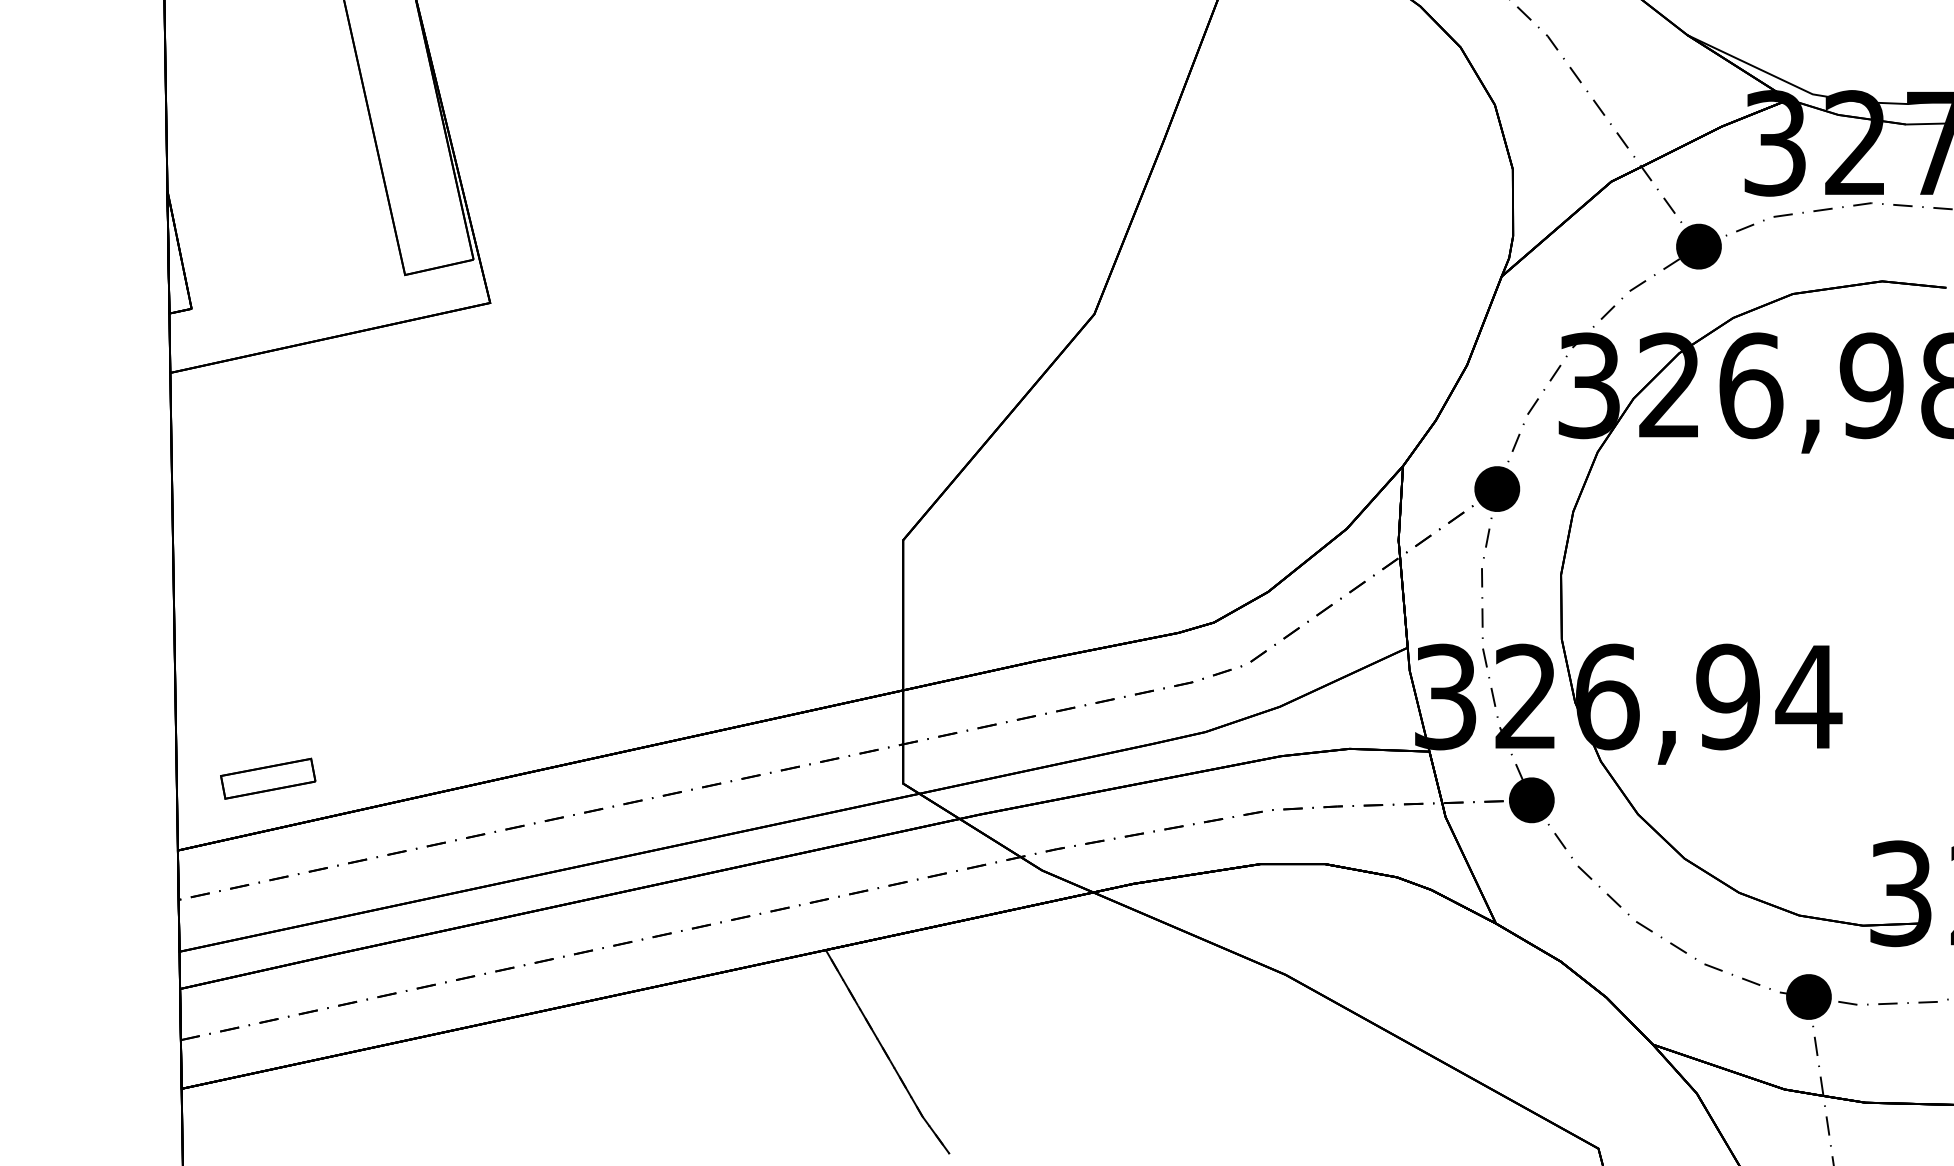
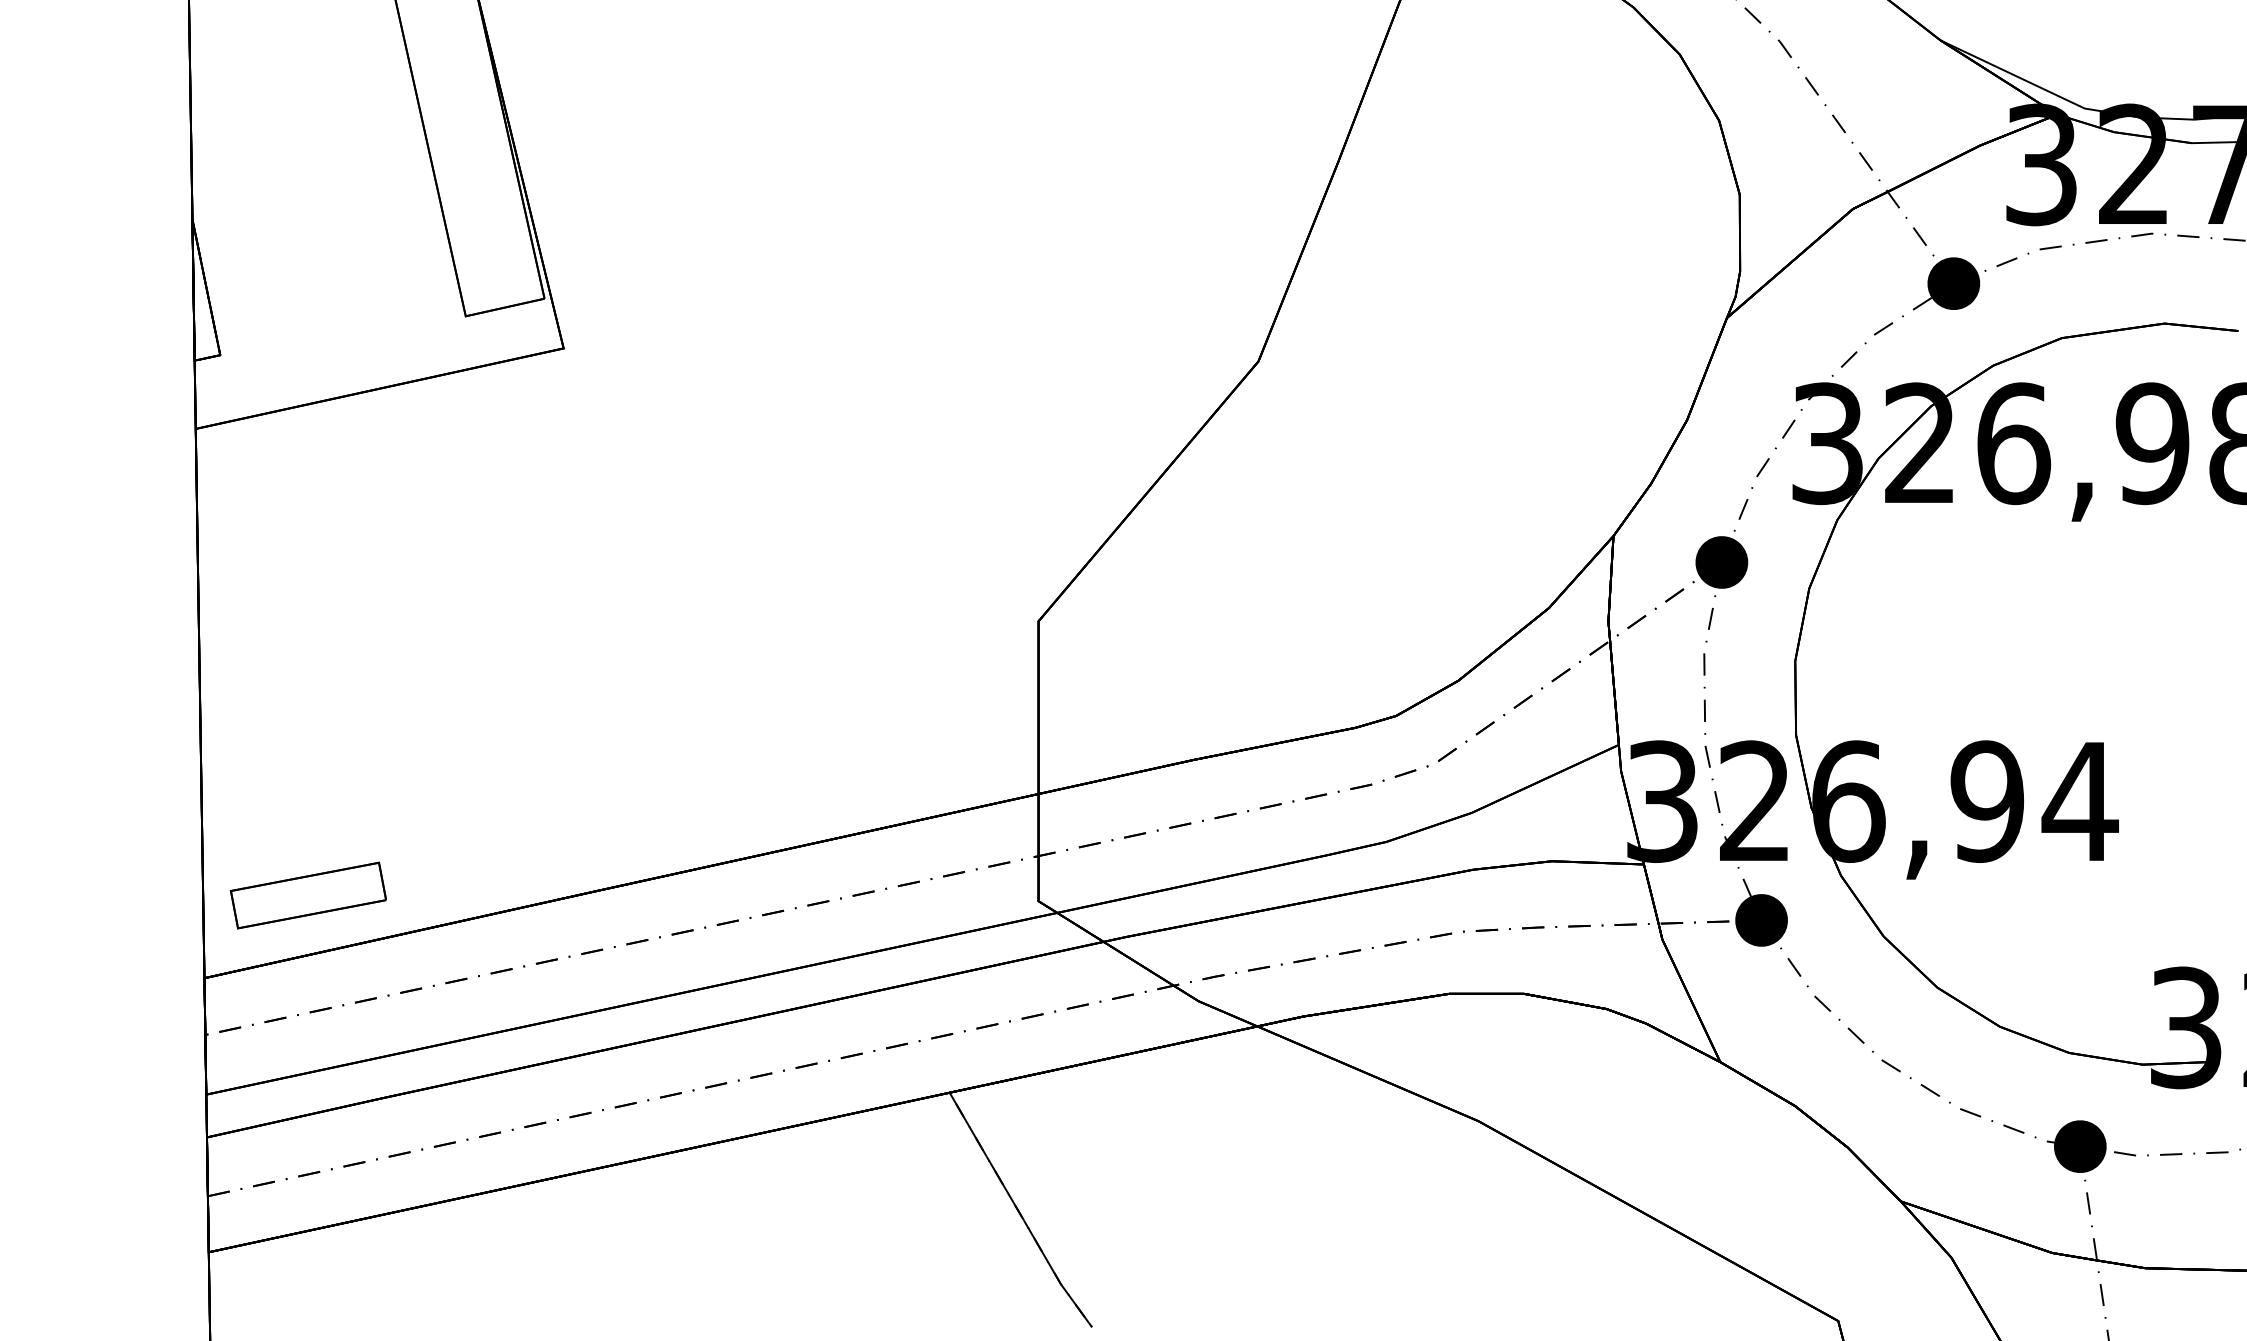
part: (267, 778) -> (307, 895), size x1.43

